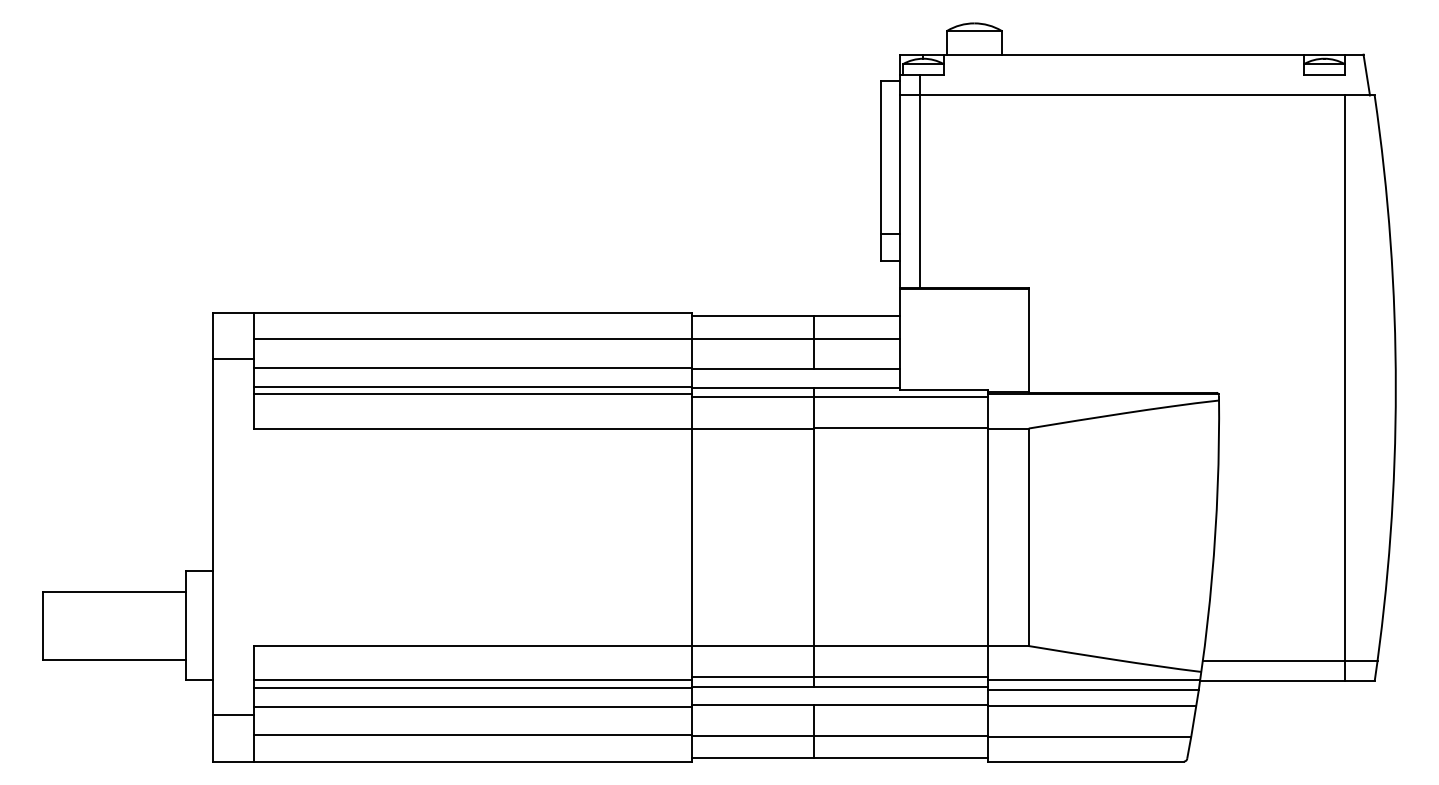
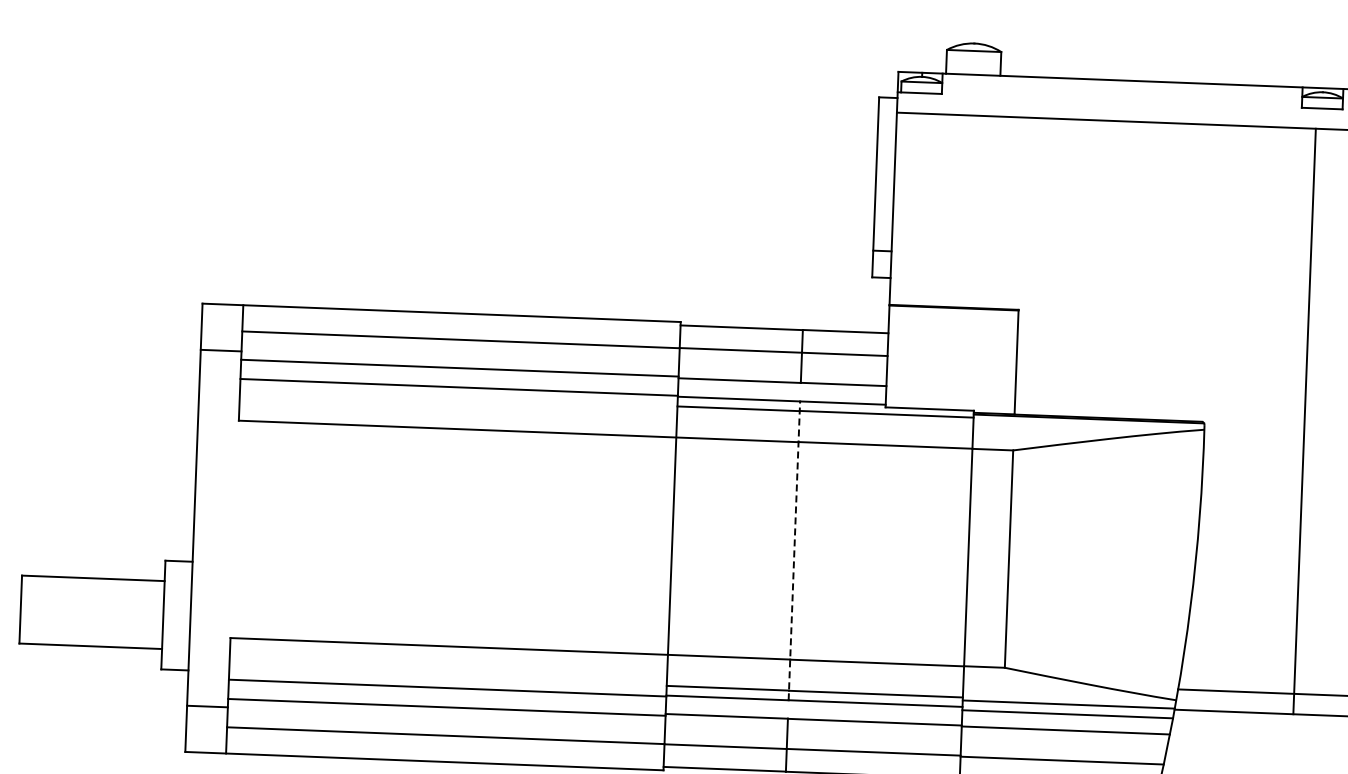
line: (920, 181) -> (914, 199), removed
line: (1344, 388) -> (1304, 421), moved
line: (472, 394) -> (458, 395), removed
line: (813, 537) -> (793, 551), solid -> dashed
line: (472, 680) -> (447, 680), removed

